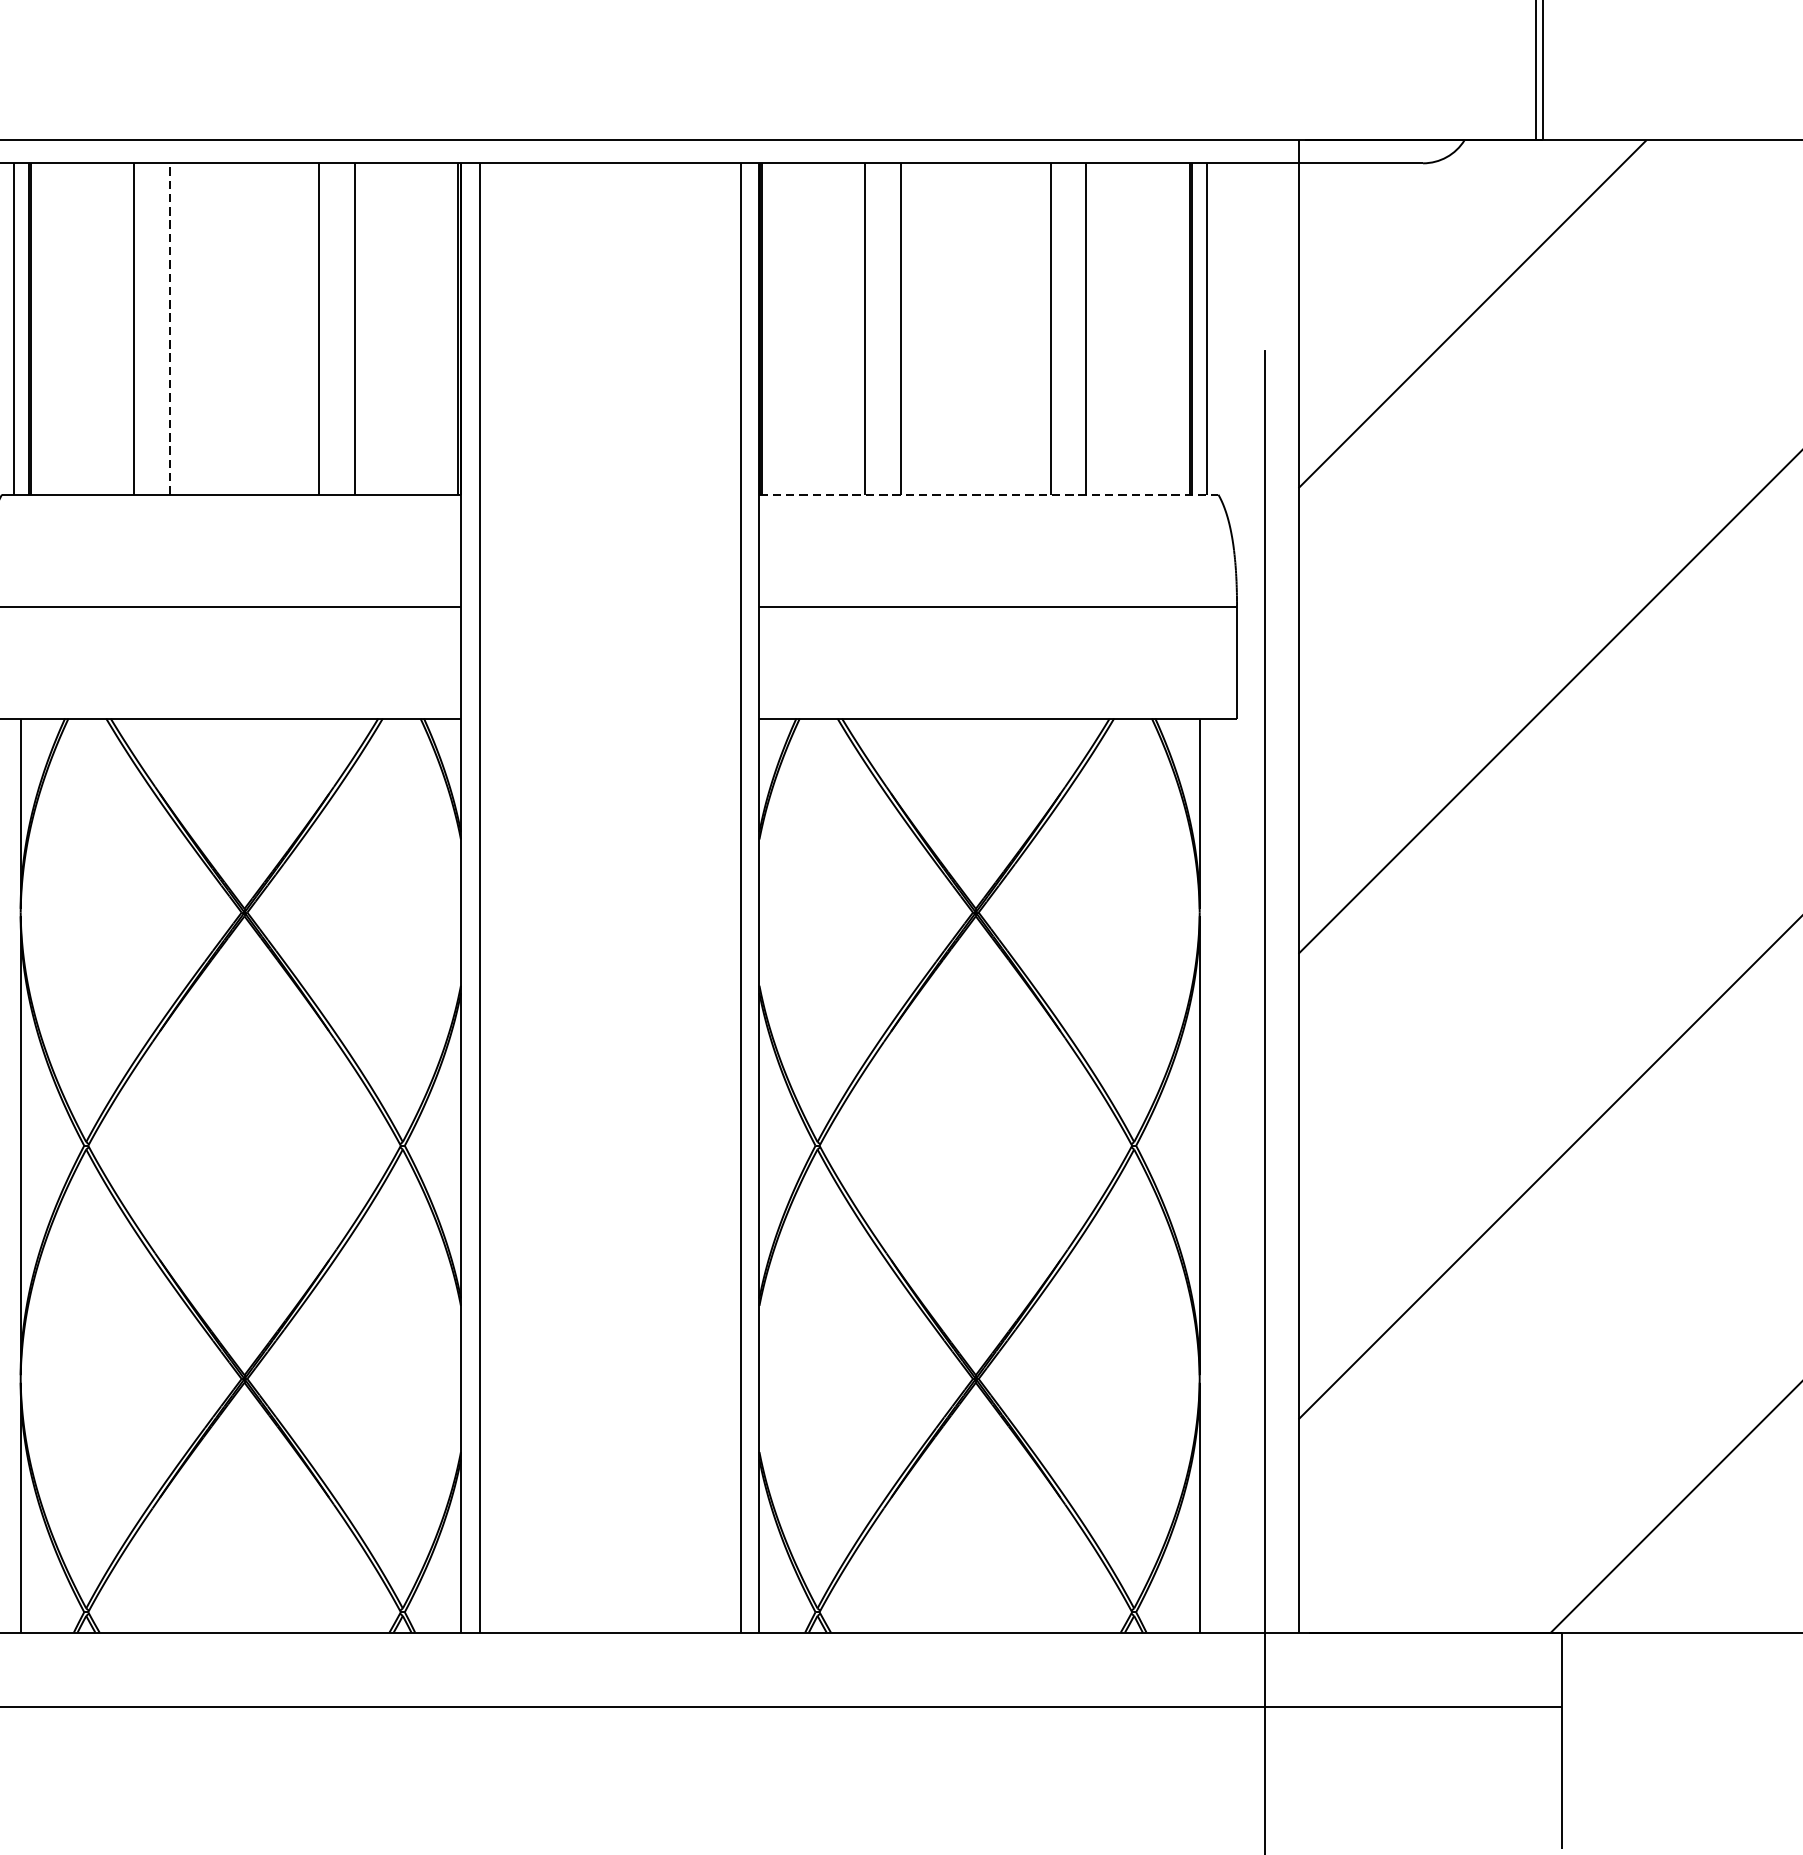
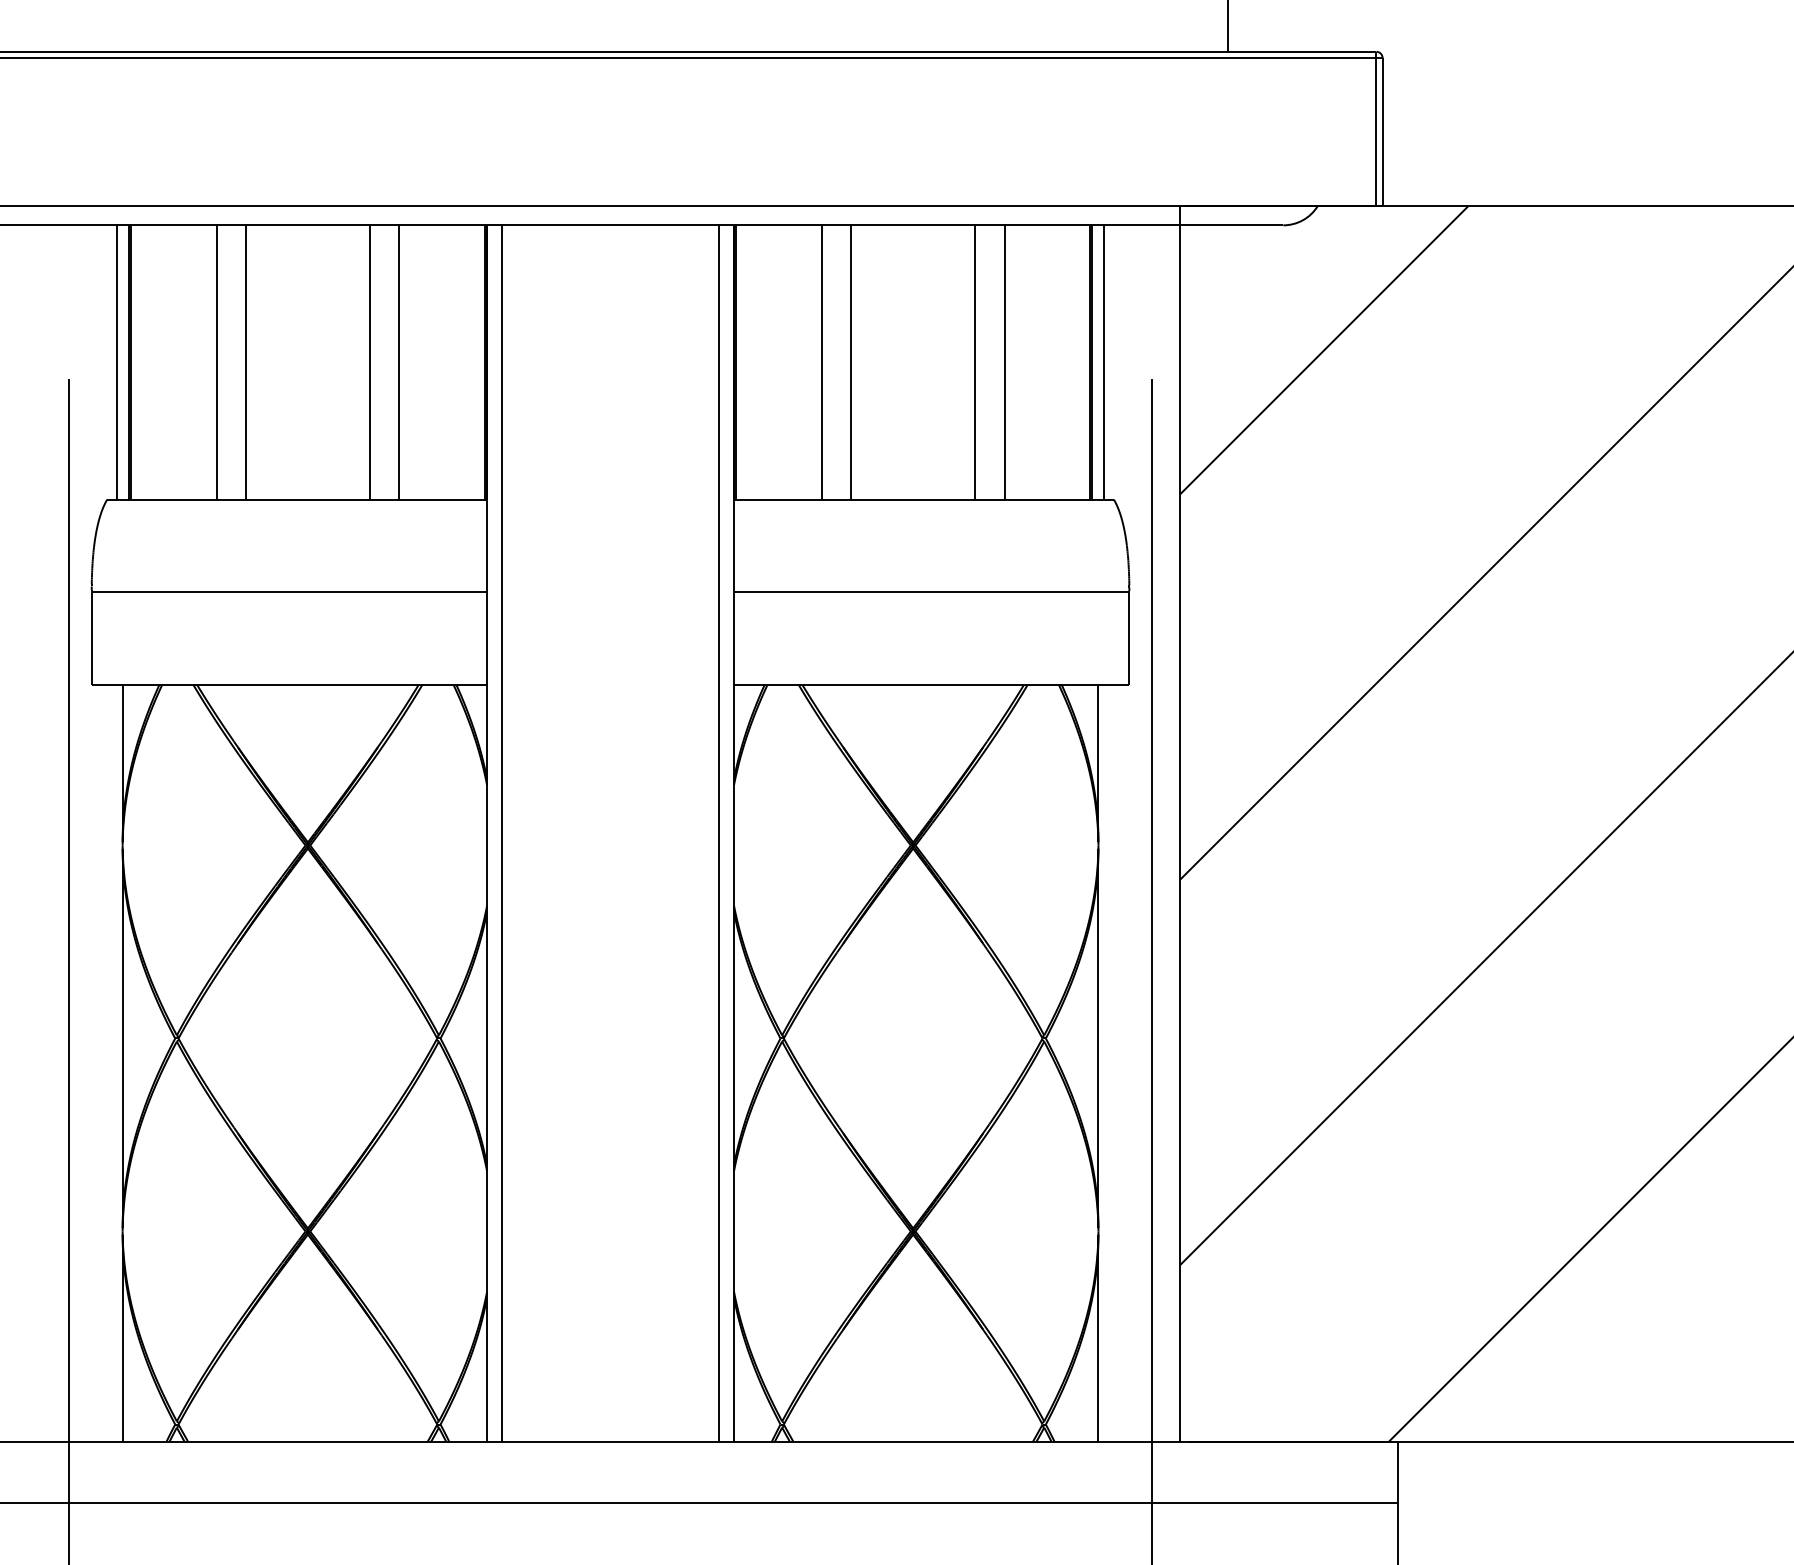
line: (170, 327) -> (246, 361), dashed -> solid
line: (989, 494) -> (924, 499), dashed -> solid

